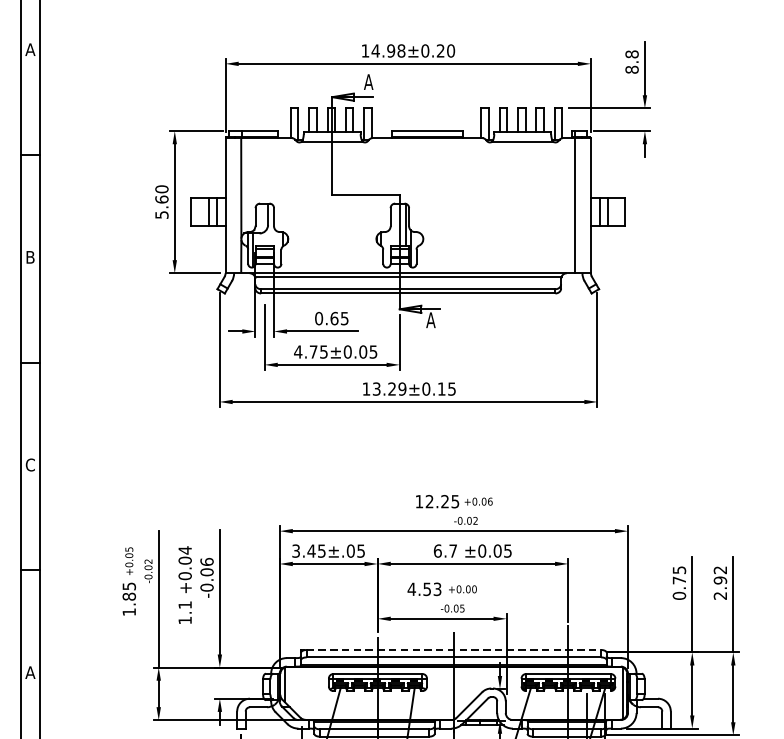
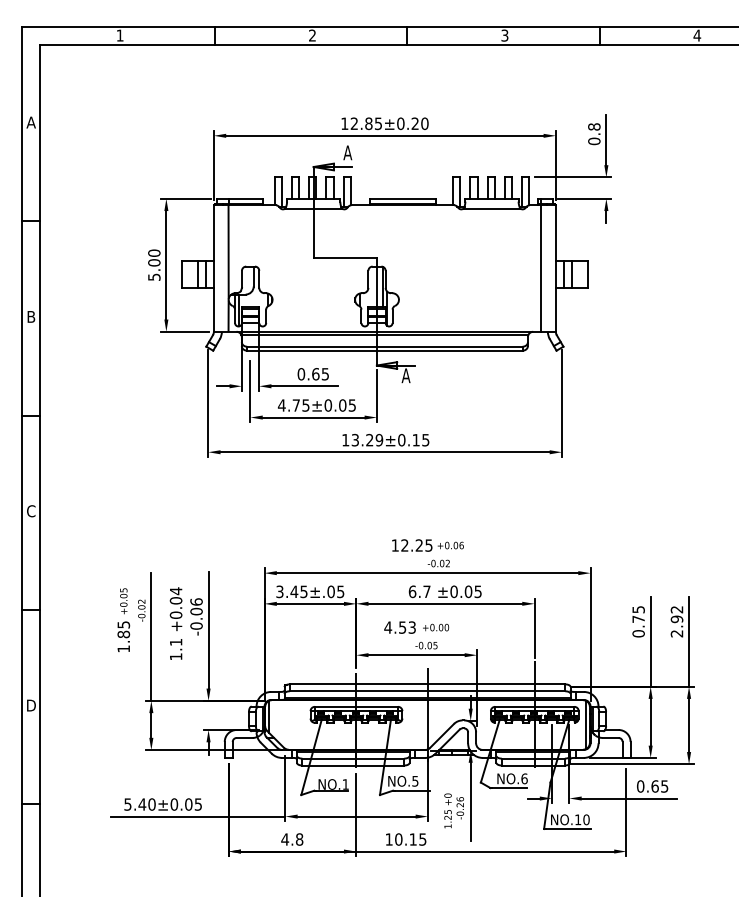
text: (388, 50) -> (366, 123), 14.98±0.20 -> 12.85±0.20
text: (632, 69) -> (594, 141), 8.8 -> 0.8
text: (162, 199) -> (154, 262), 5.60 -> 5.00
line: (453, 650) -> (427, 684), dashed -> solid
text: (29, 672) -> (30, 705), A -> D

